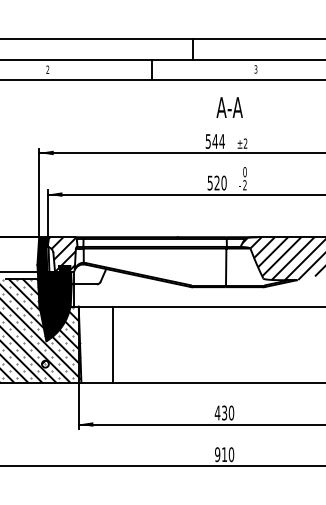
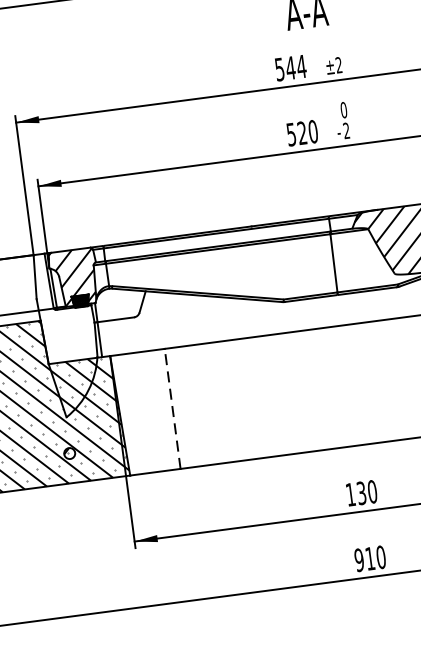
fill: (54, 289) -> (68, 334), removed
line: (113, 344) -> (172, 408), solid -> dashed
text: (217, 412) -> (350, 493), 430 -> 130

